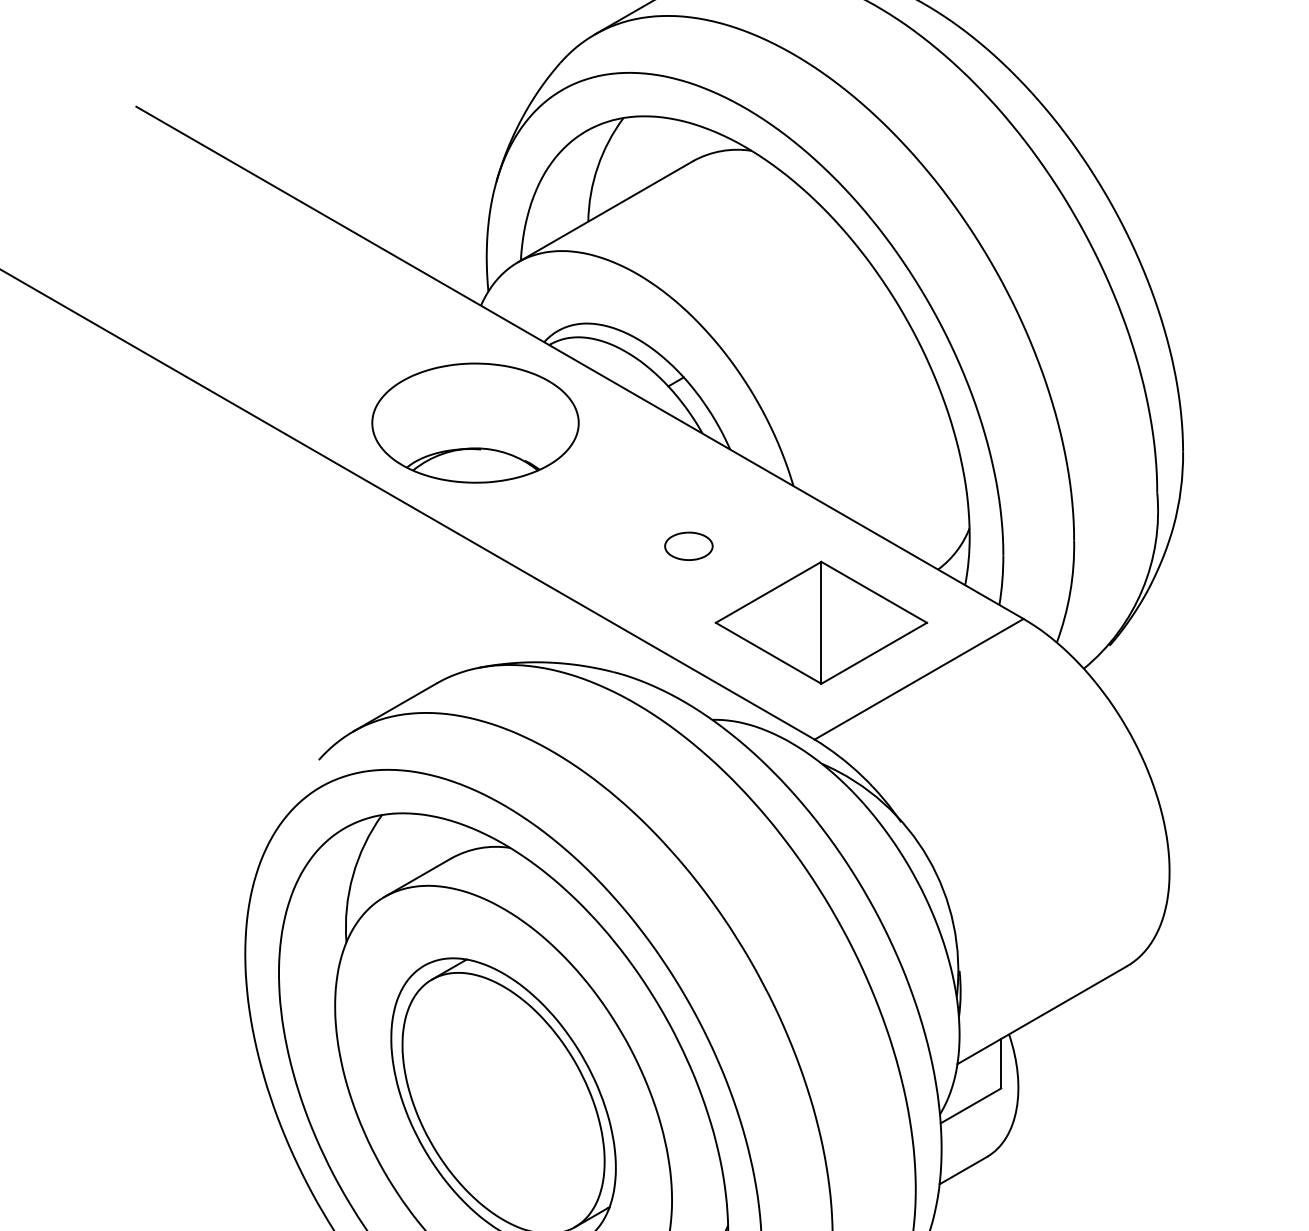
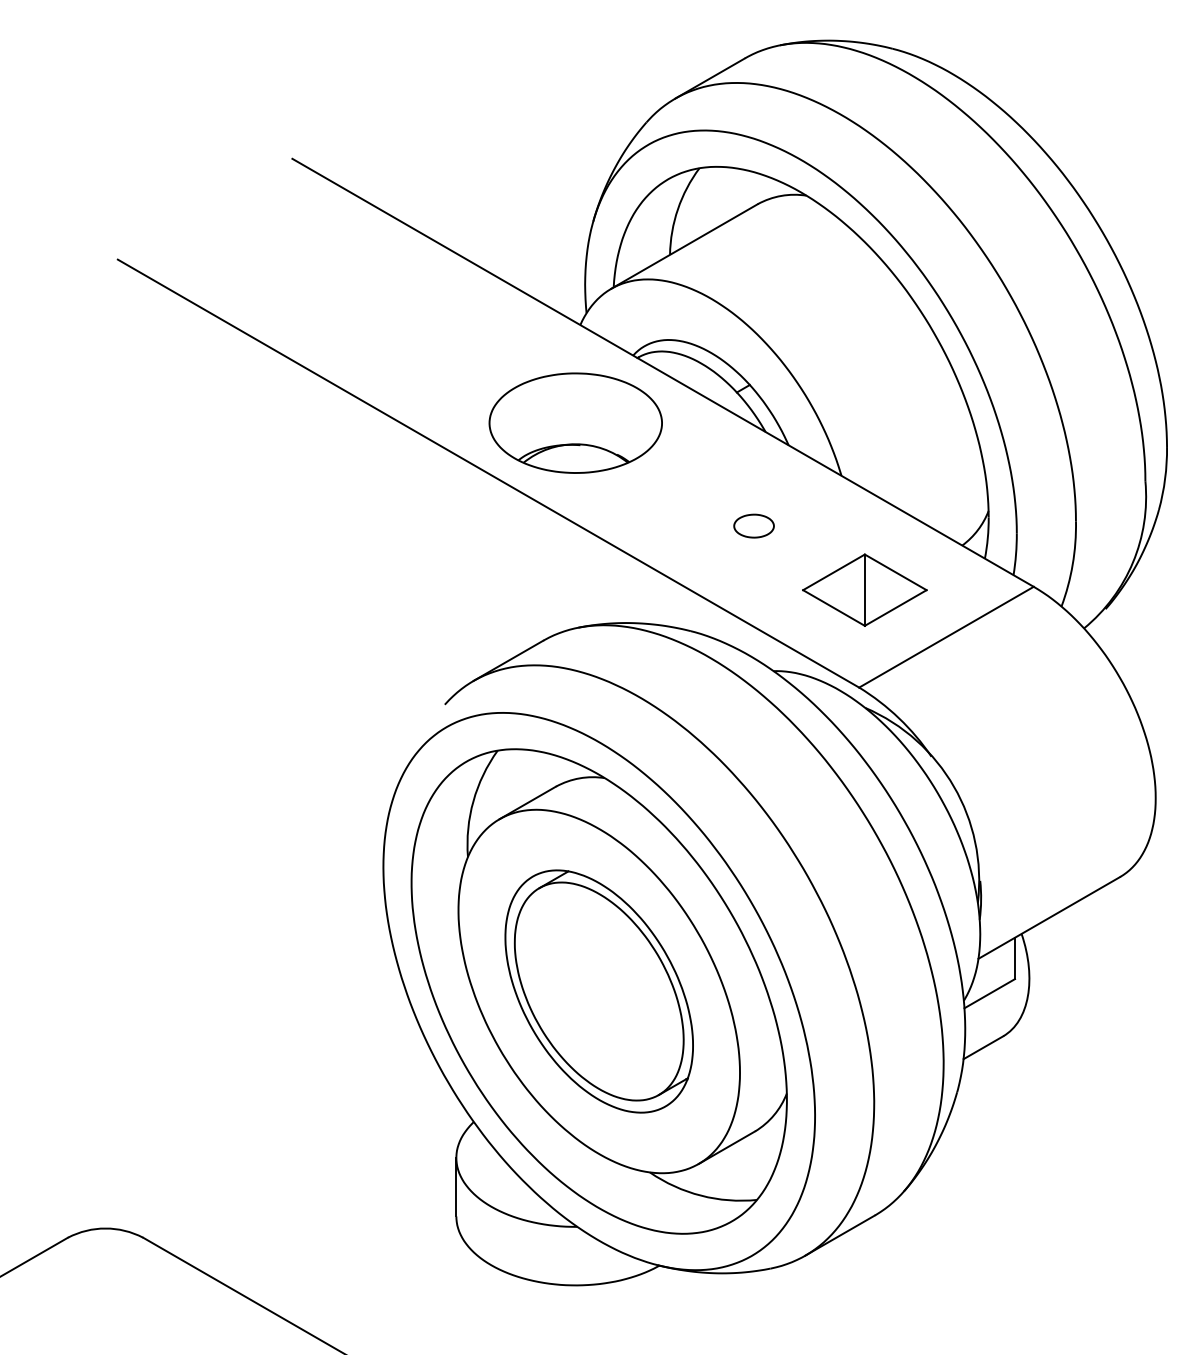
part: (821, 623) -> (864, 590), size x0.7

